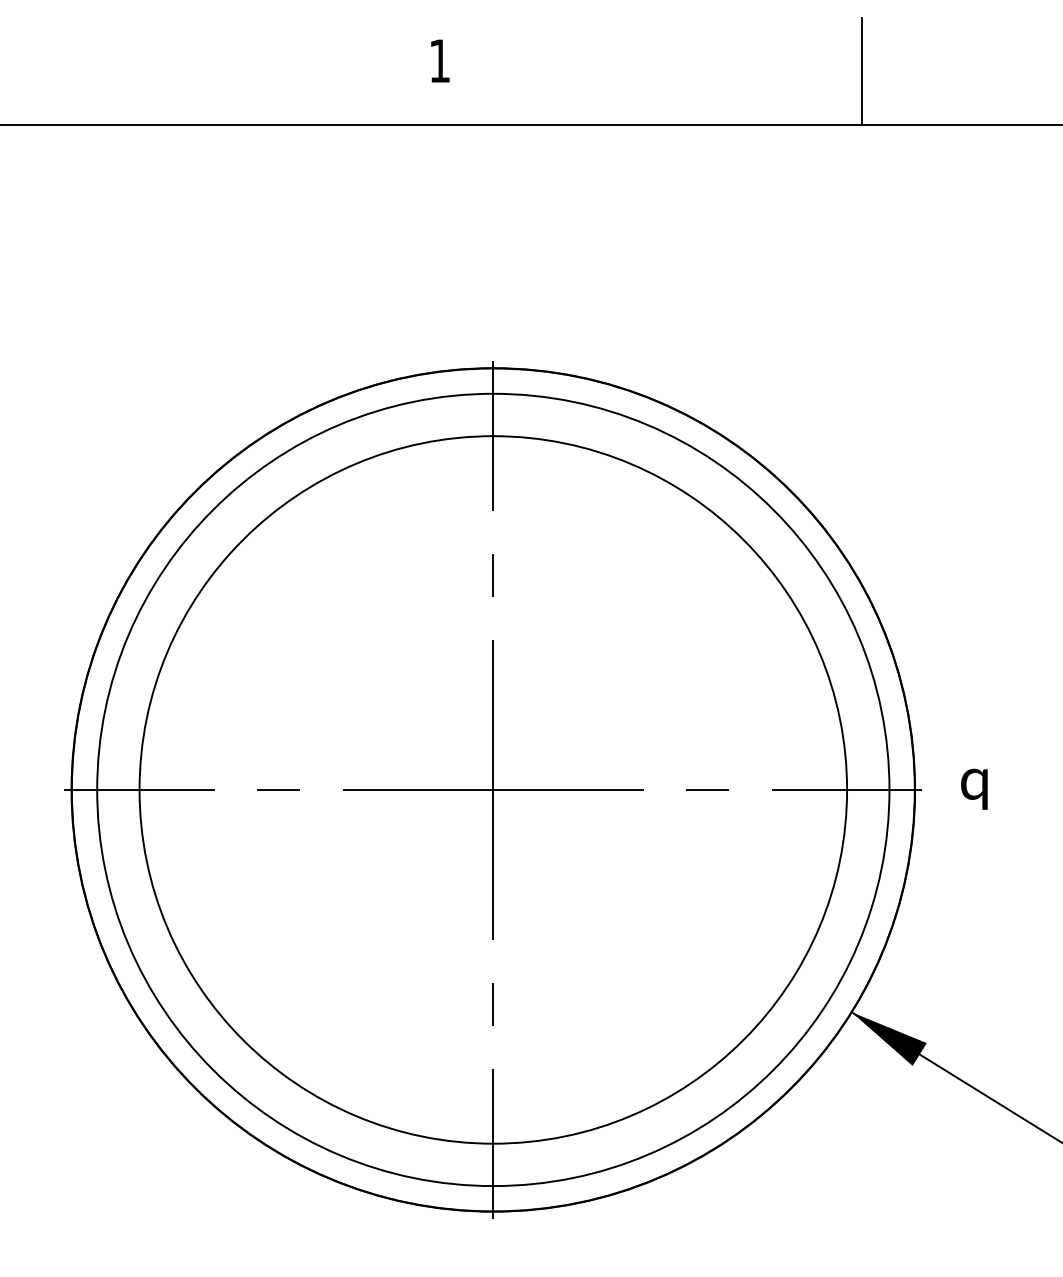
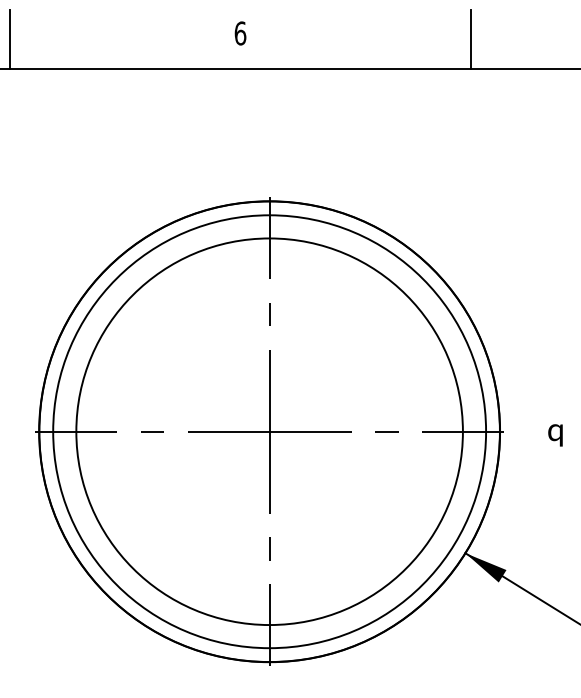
text: (439, 61) -> (240, 33), 1 -> 6
line: (17, 72) -> (9, 39), added
text: (974, 789) -> (555, 435), moved

